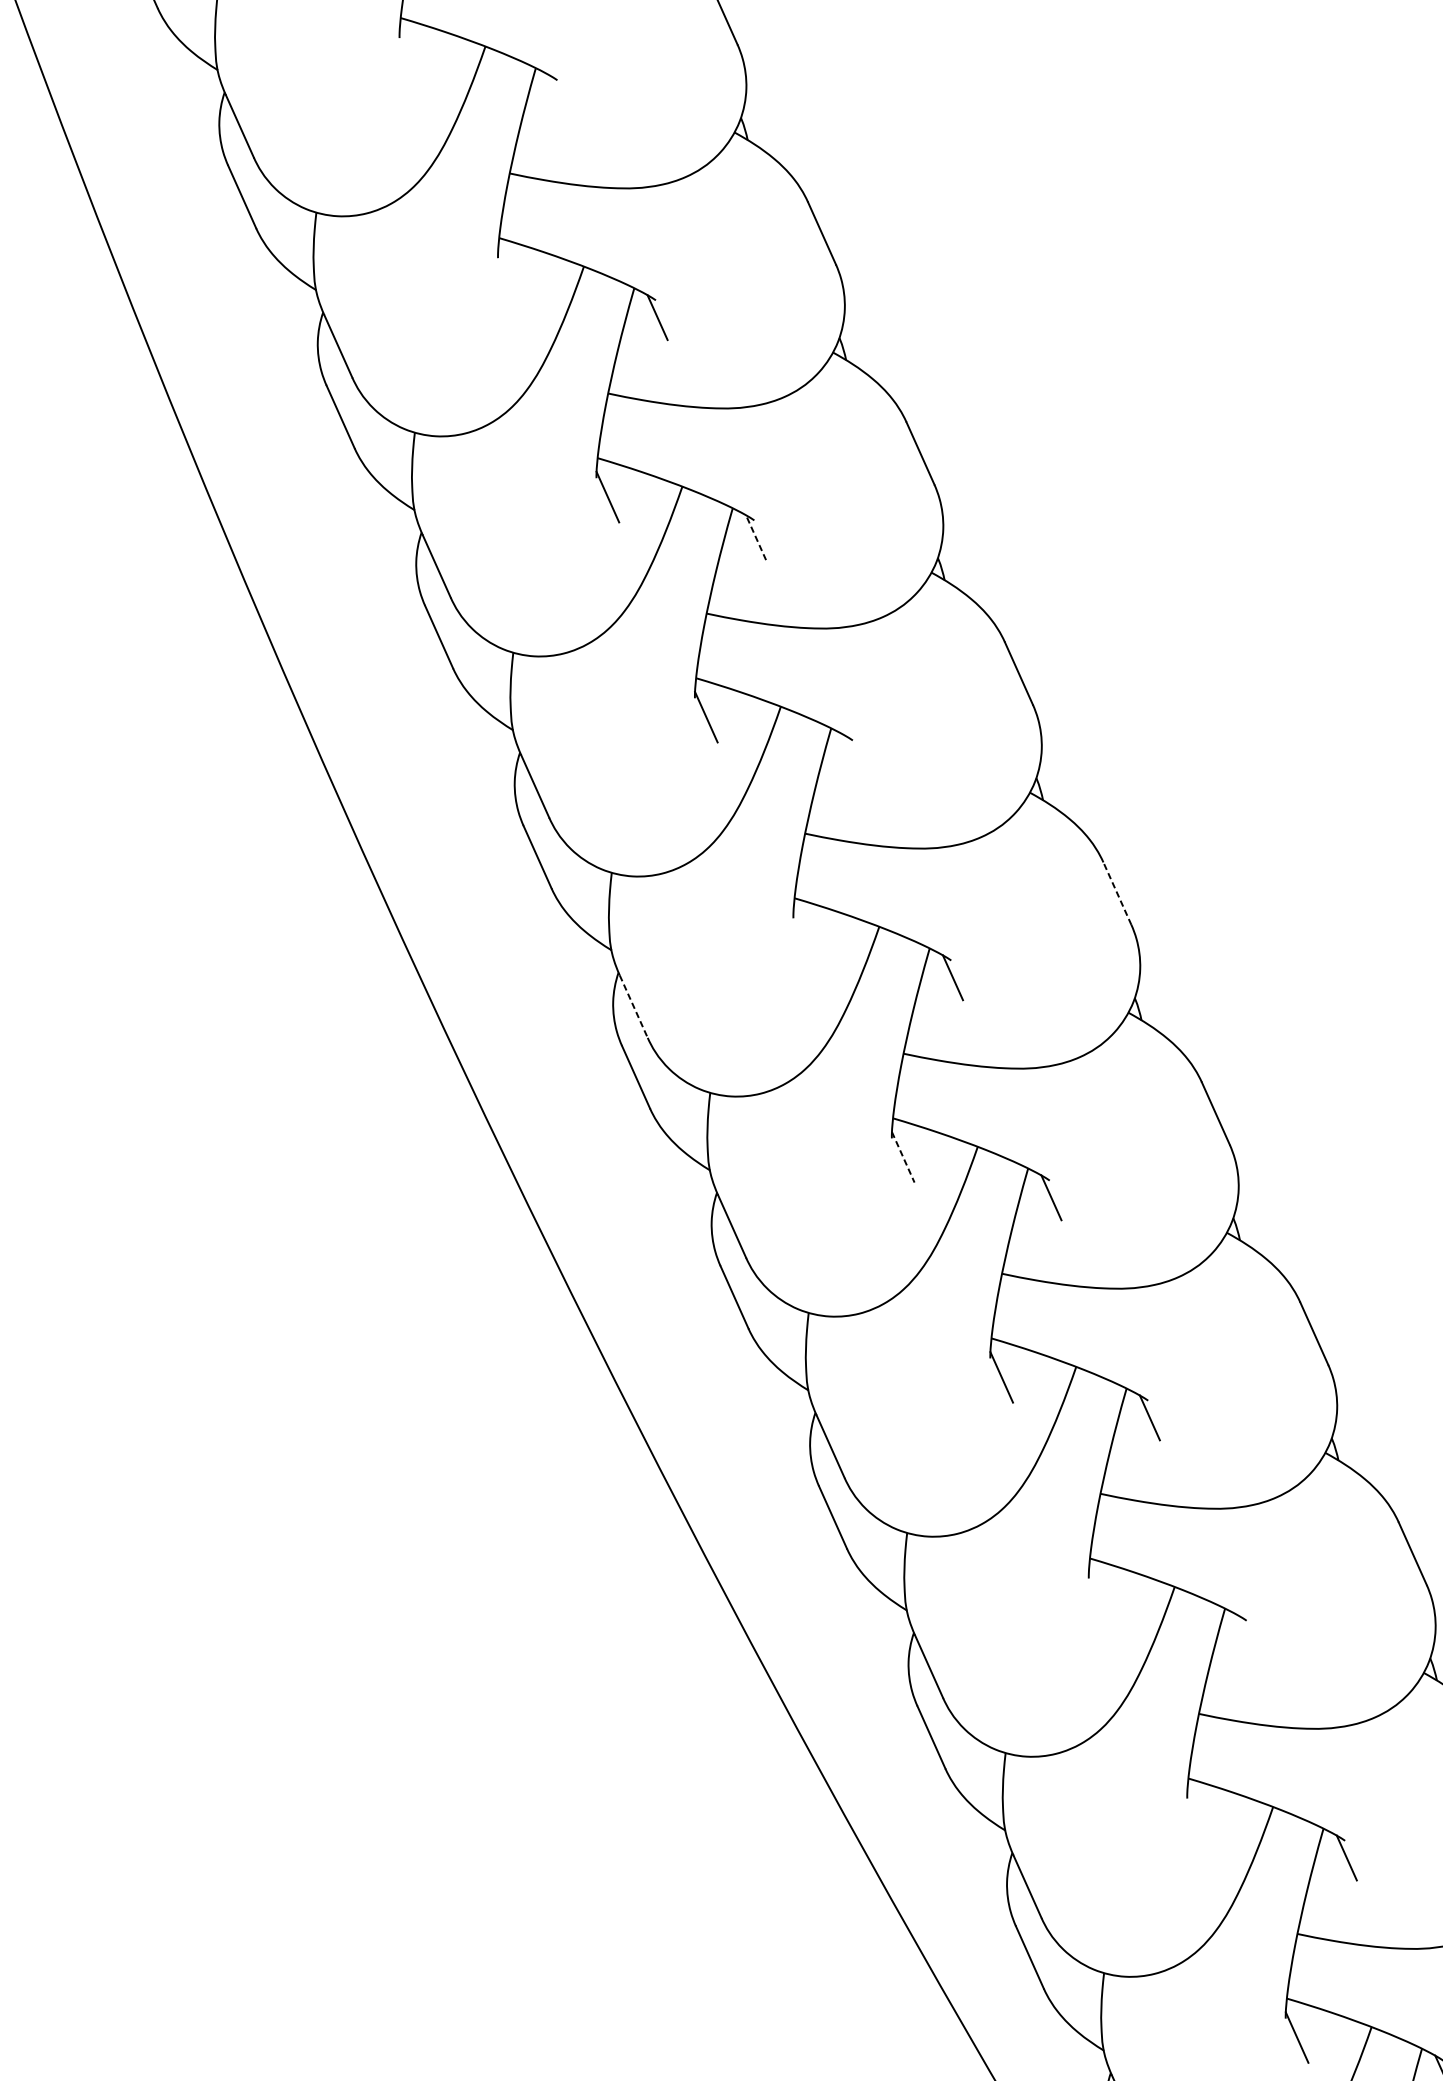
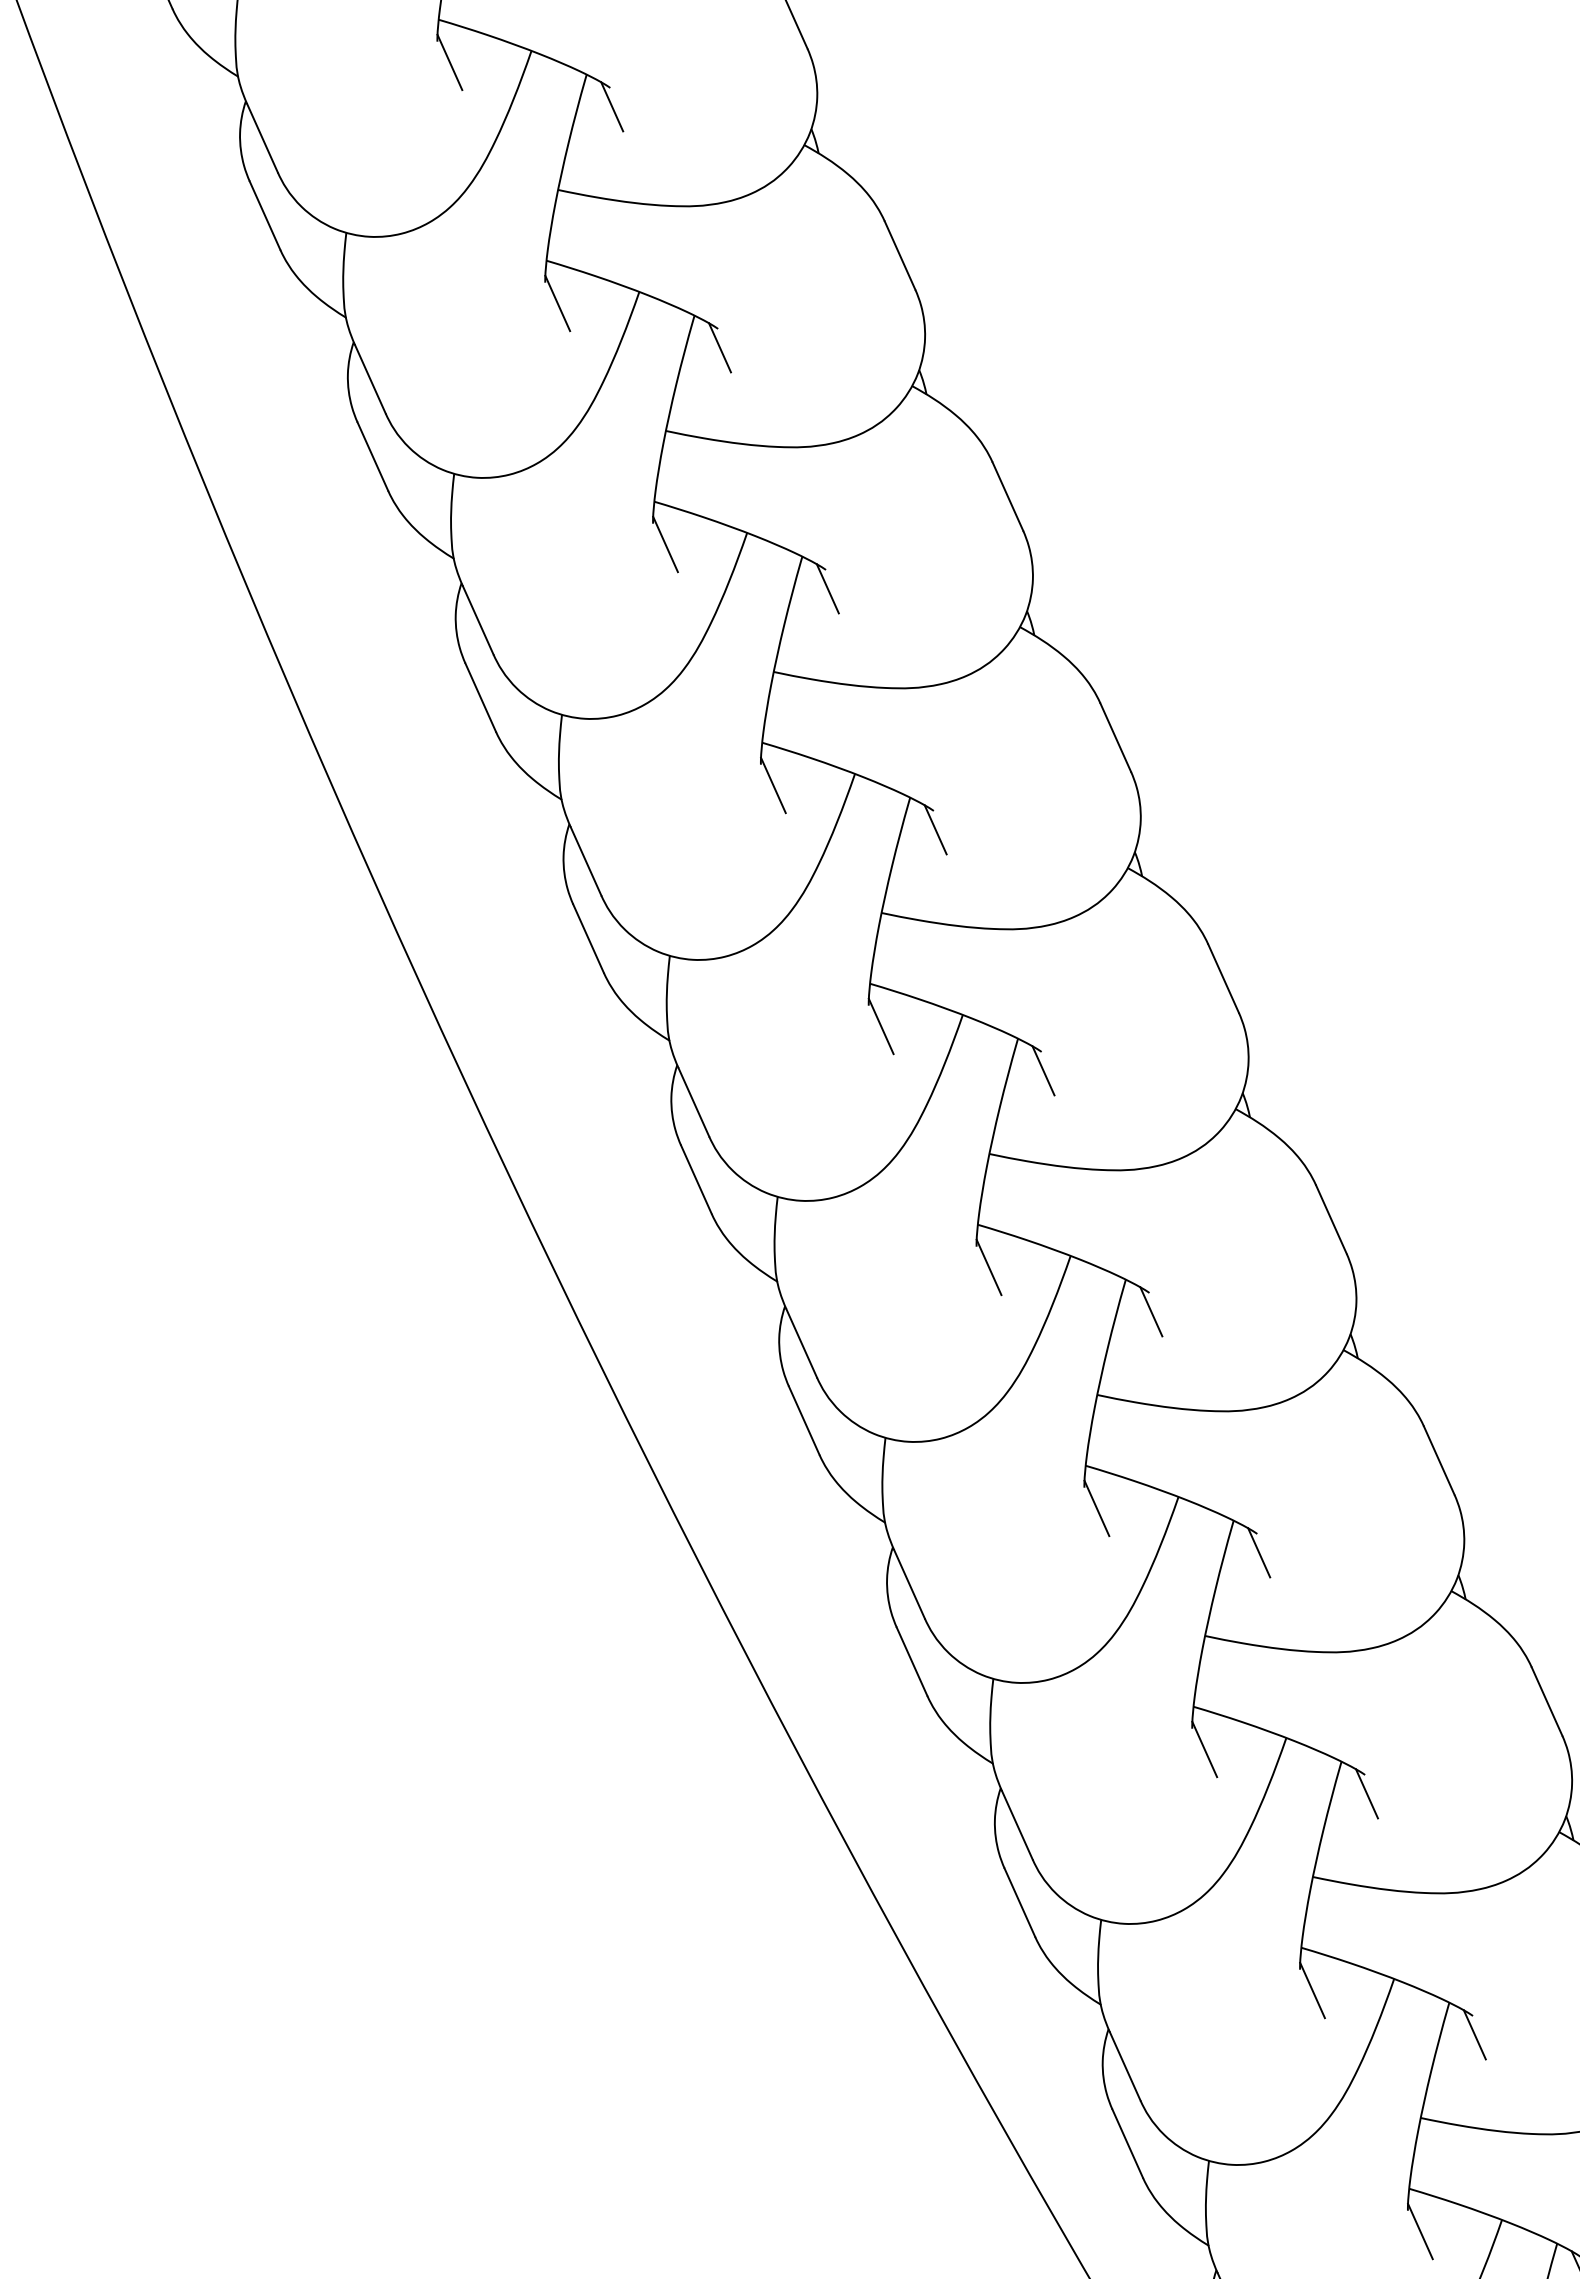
line: (410, 57) -> (449, 62), added
line: (559, 97) -> (612, 106), added
line: (509, 277) -> (557, 303), added
line: (755, 537) -> (827, 588), dashed -> solid
line: (854, 757) -> (935, 829), added
line: (1117, 893) -> (1223, 978), dashed -> solid
line: (804, 937) -> (880, 1026), added
line: (634, 1006) -> (694, 1102), dashed -> solid
line: (903, 1157) -> (989, 1267), dashed -> solid
line: (1099, 1597) -> (1204, 1749), added
line: (1248, 1637) -> (1367, 1793), added
line: (1198, 1817) -> (1312, 1990), added

